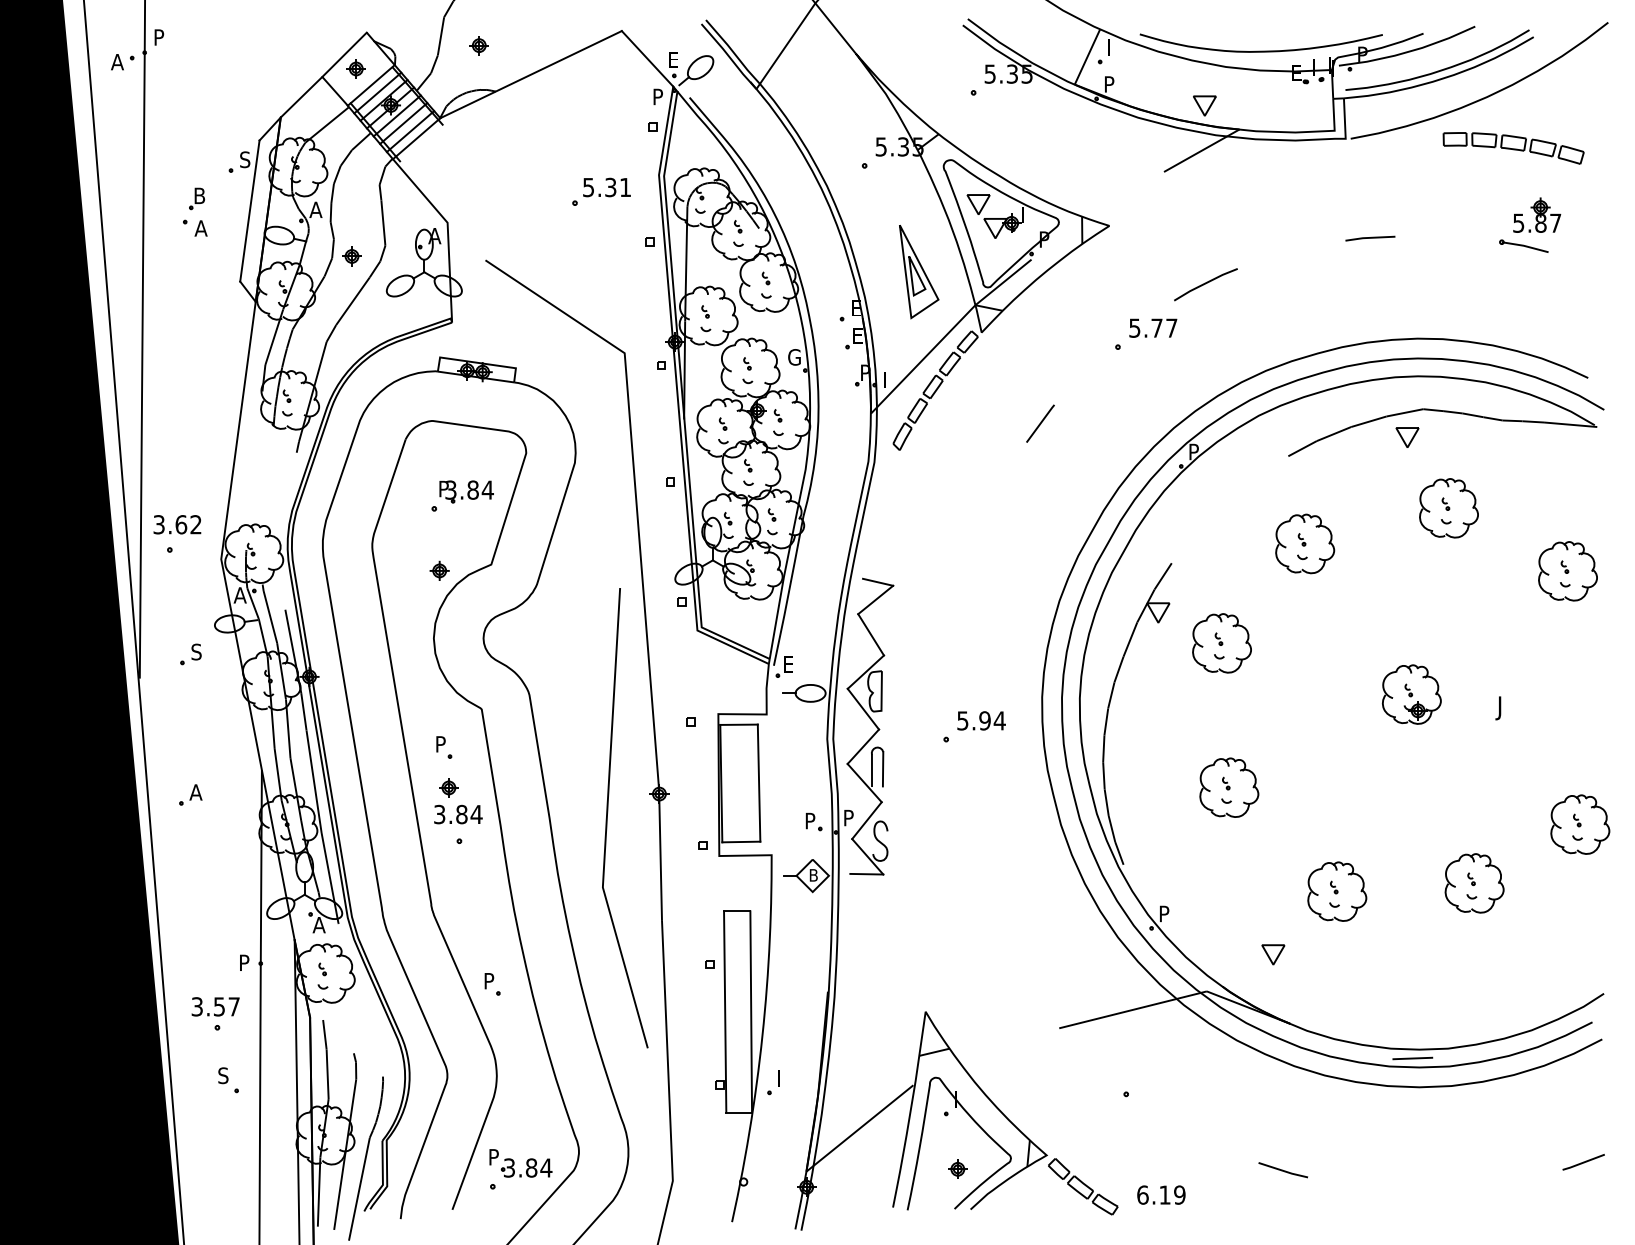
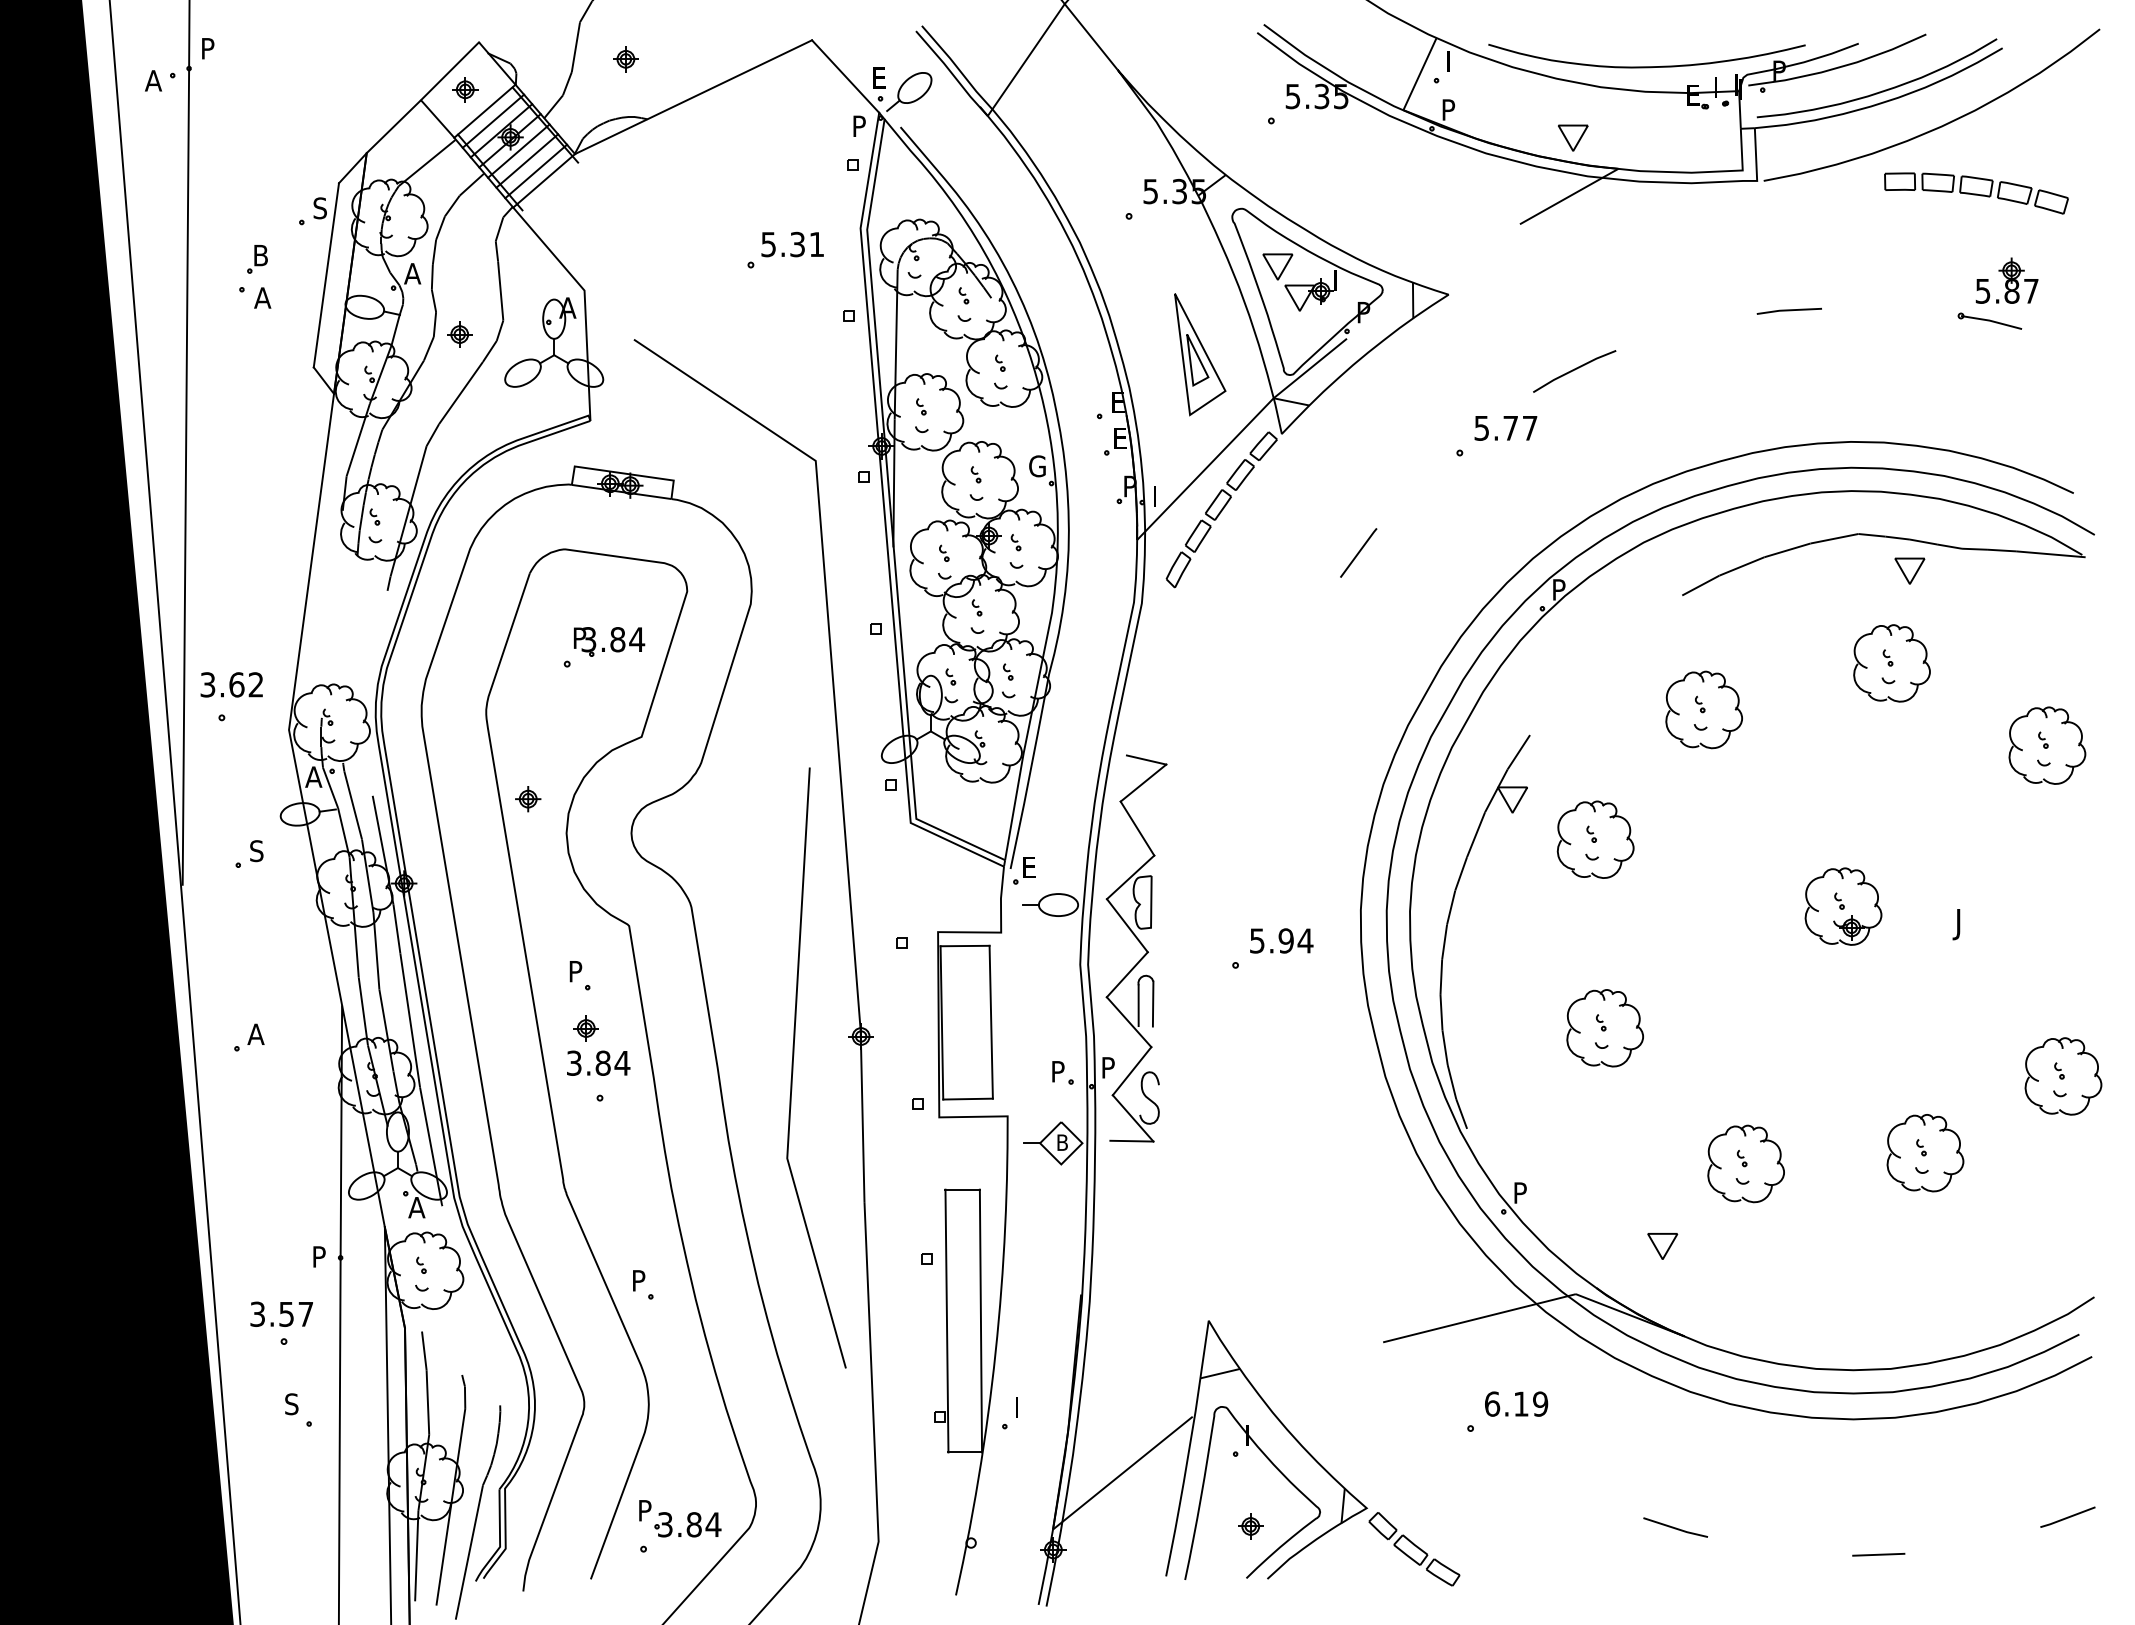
part: (1407, 437) -> (1909, 570), moved
part: (439, 571) -> (528, 799), moved
line: (1412, 1058) -> (1878, 1554), moved
text: (1161, 1194) -> (1516, 1403), moved

